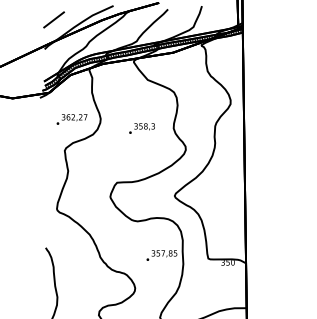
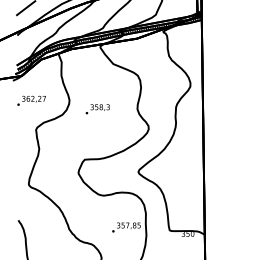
text: (71, 119) -> (31, 100), moved
text: (141, 128) -> (97, 109), moved

